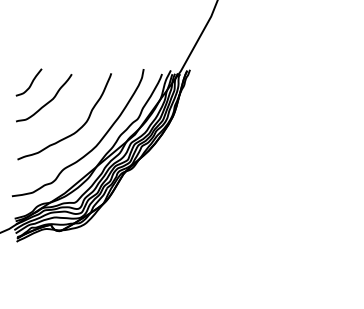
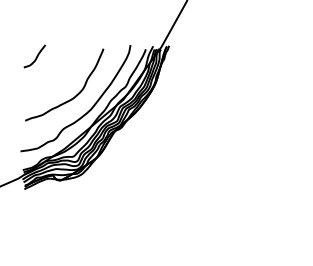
curve: (45, 102) -> (48, 73), removed

